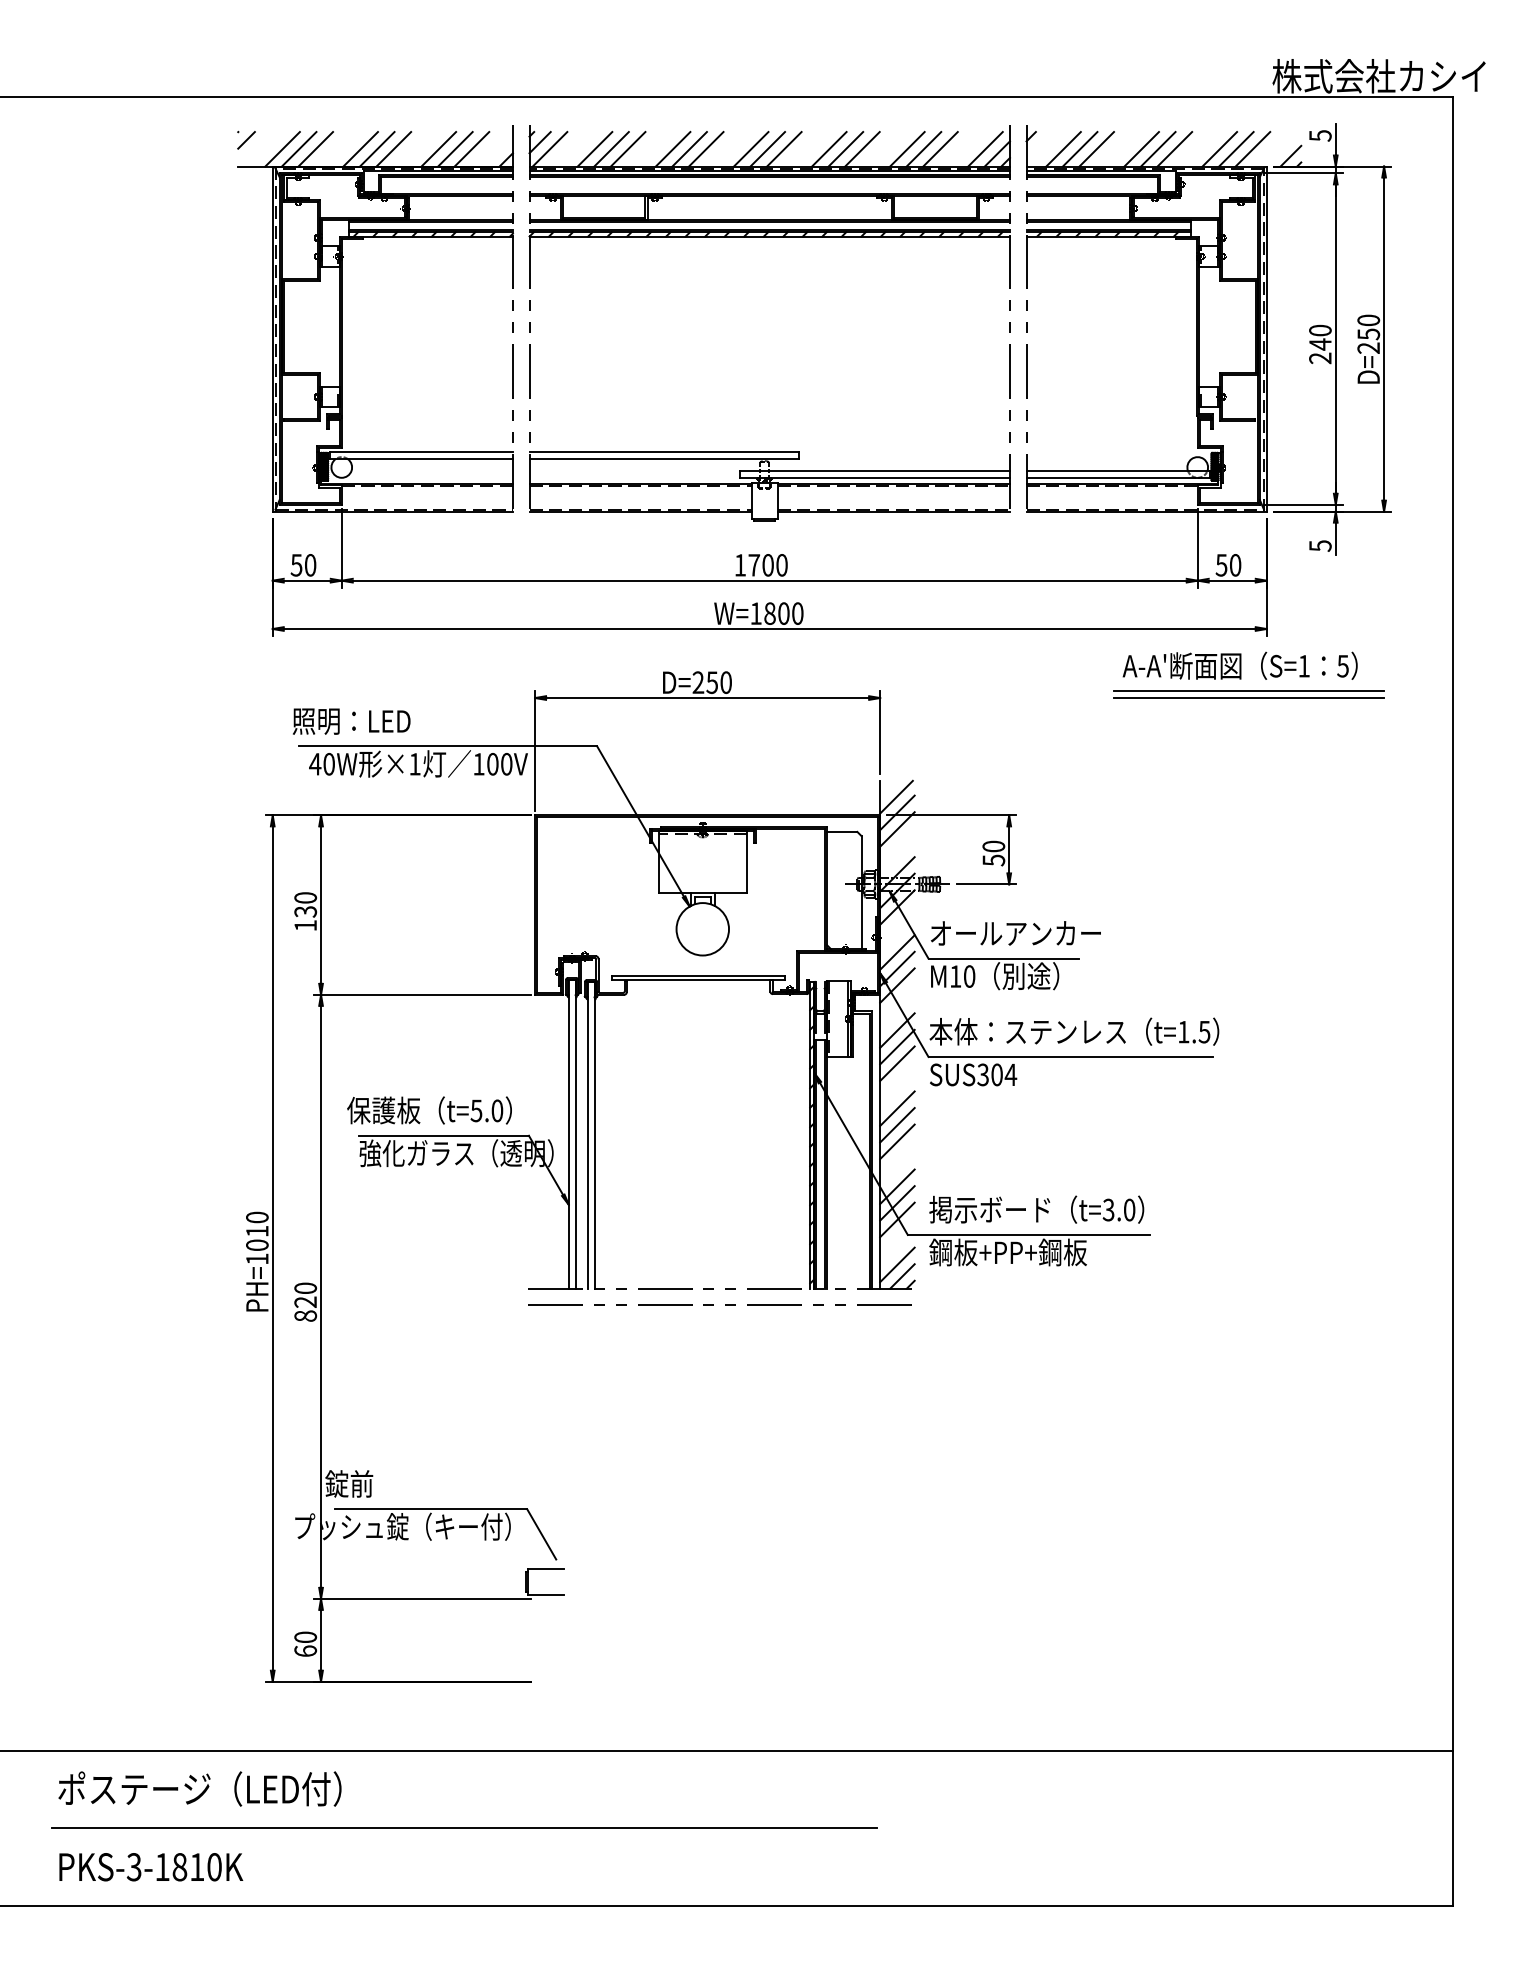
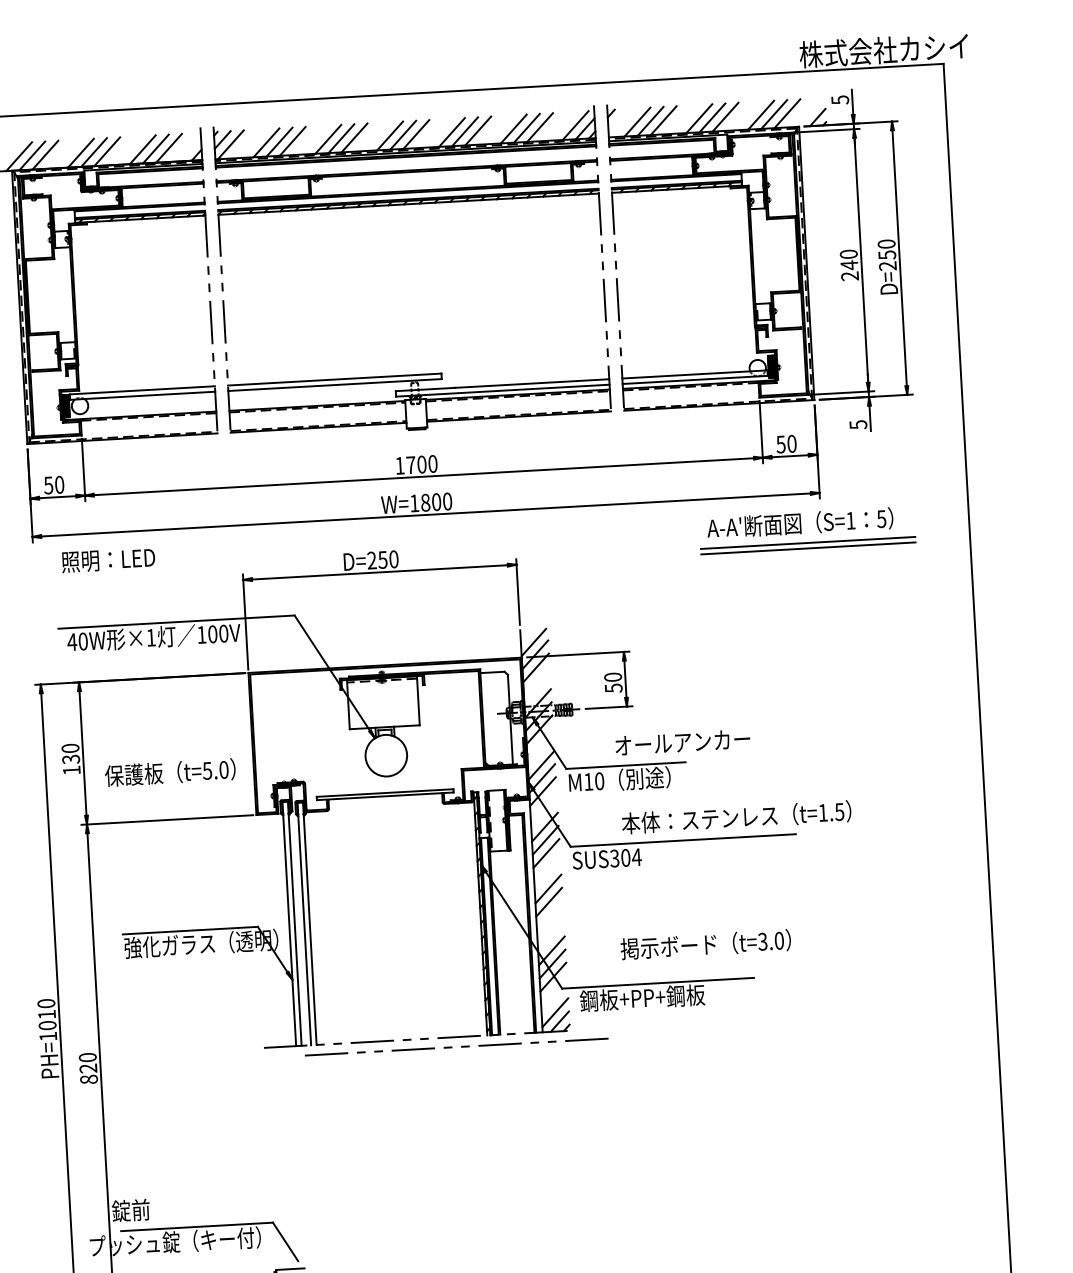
text: (351, 721) -> (108, 560), moved
text: (1015, 933) -> (682, 742), moved
text: (1074, 1031) -> (736, 817), moved
text: (429, 1110) -> (170, 772), moved
line: (897, 1141) -> (549, 915), removed
text: (1036, 1209) -> (705, 944), moved
line: (713, 1304) -> (451, 1046), moved

